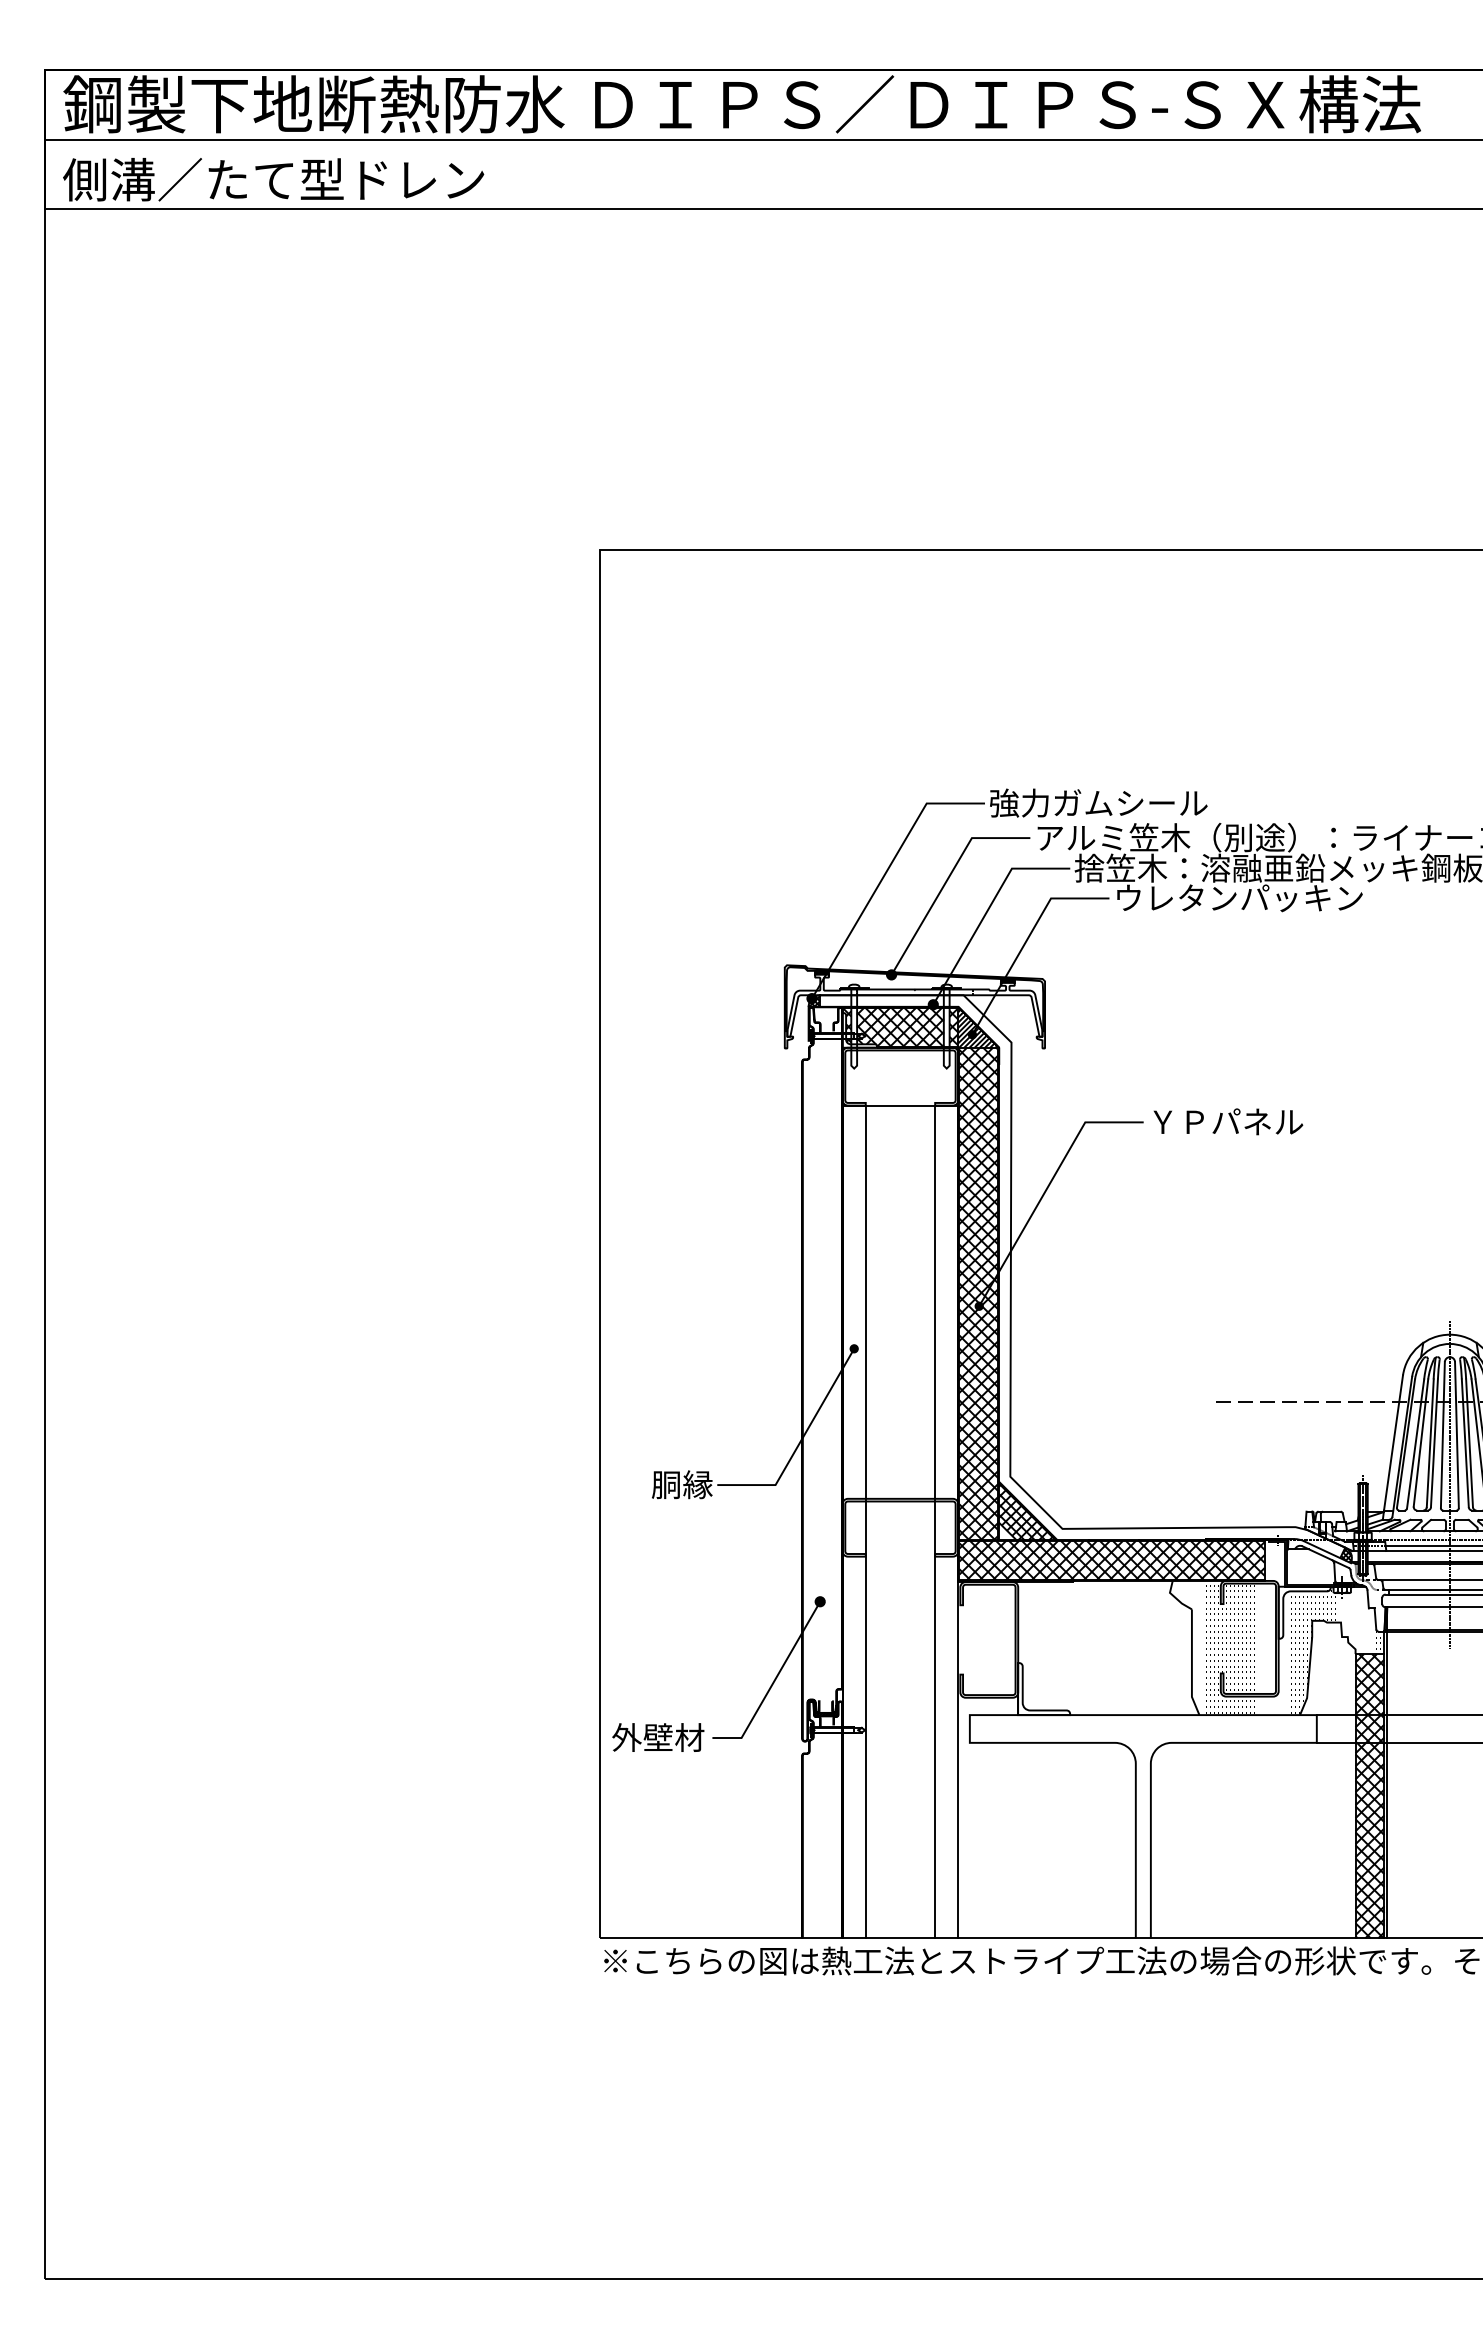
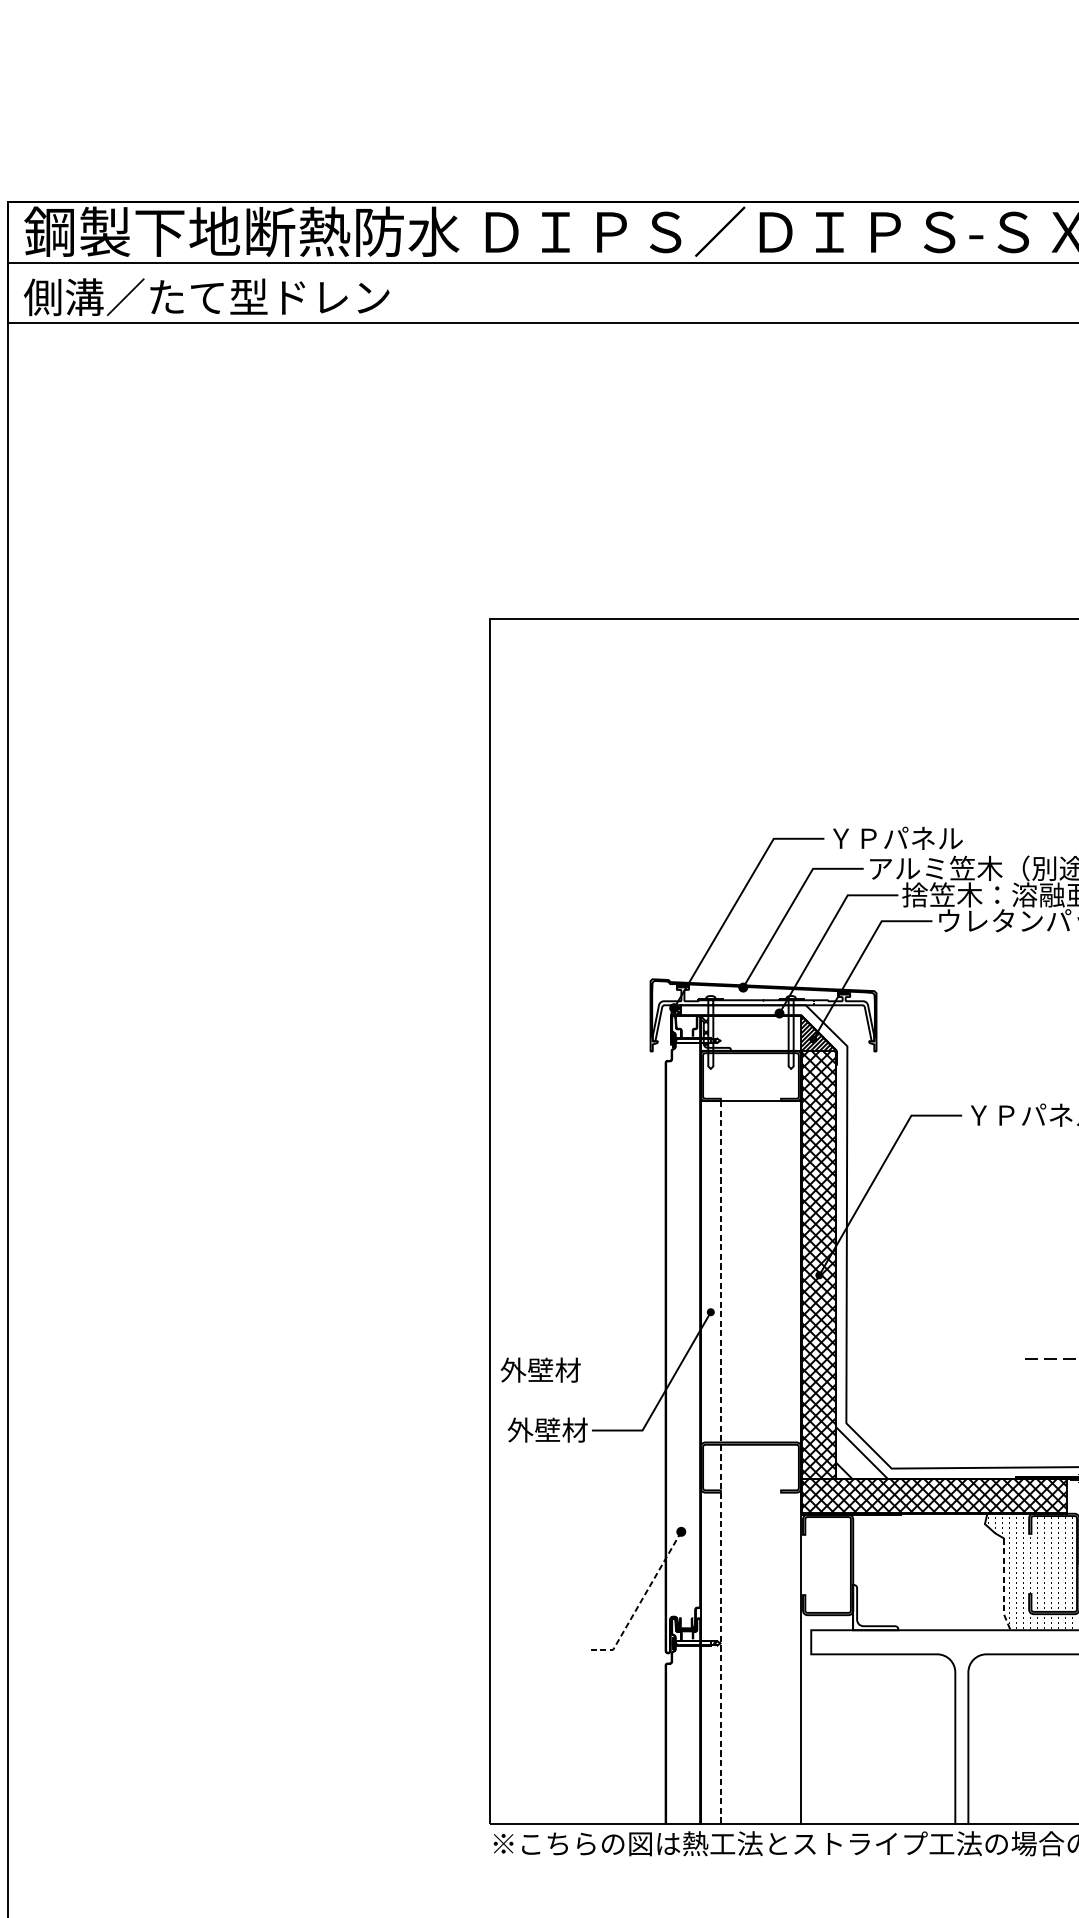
text: (1098, 802) -> (922, 837), 強力ガムシール -> ＹＰパネル
hatch: (900, 1027) -> (751, 1033), removed
hatch: (953, 1027) -> (797, 1033), removed
text: (666, 1484) -> (547, 1430), 胴縁 -> 外壁材
hatch: (1026, 1511) -> (860, 1453), removed
line: (935, 1521) -> (781, 1462), removed
line: (865, 1522) -> (720, 1463), solid -> dashed
line: (1191, 1664) -> (1003, 1586), solid -> dashed
line: (772, 1683) -> (639, 1602), solid -> dashed
text: (658, 1737) -> (540, 1370), moved

